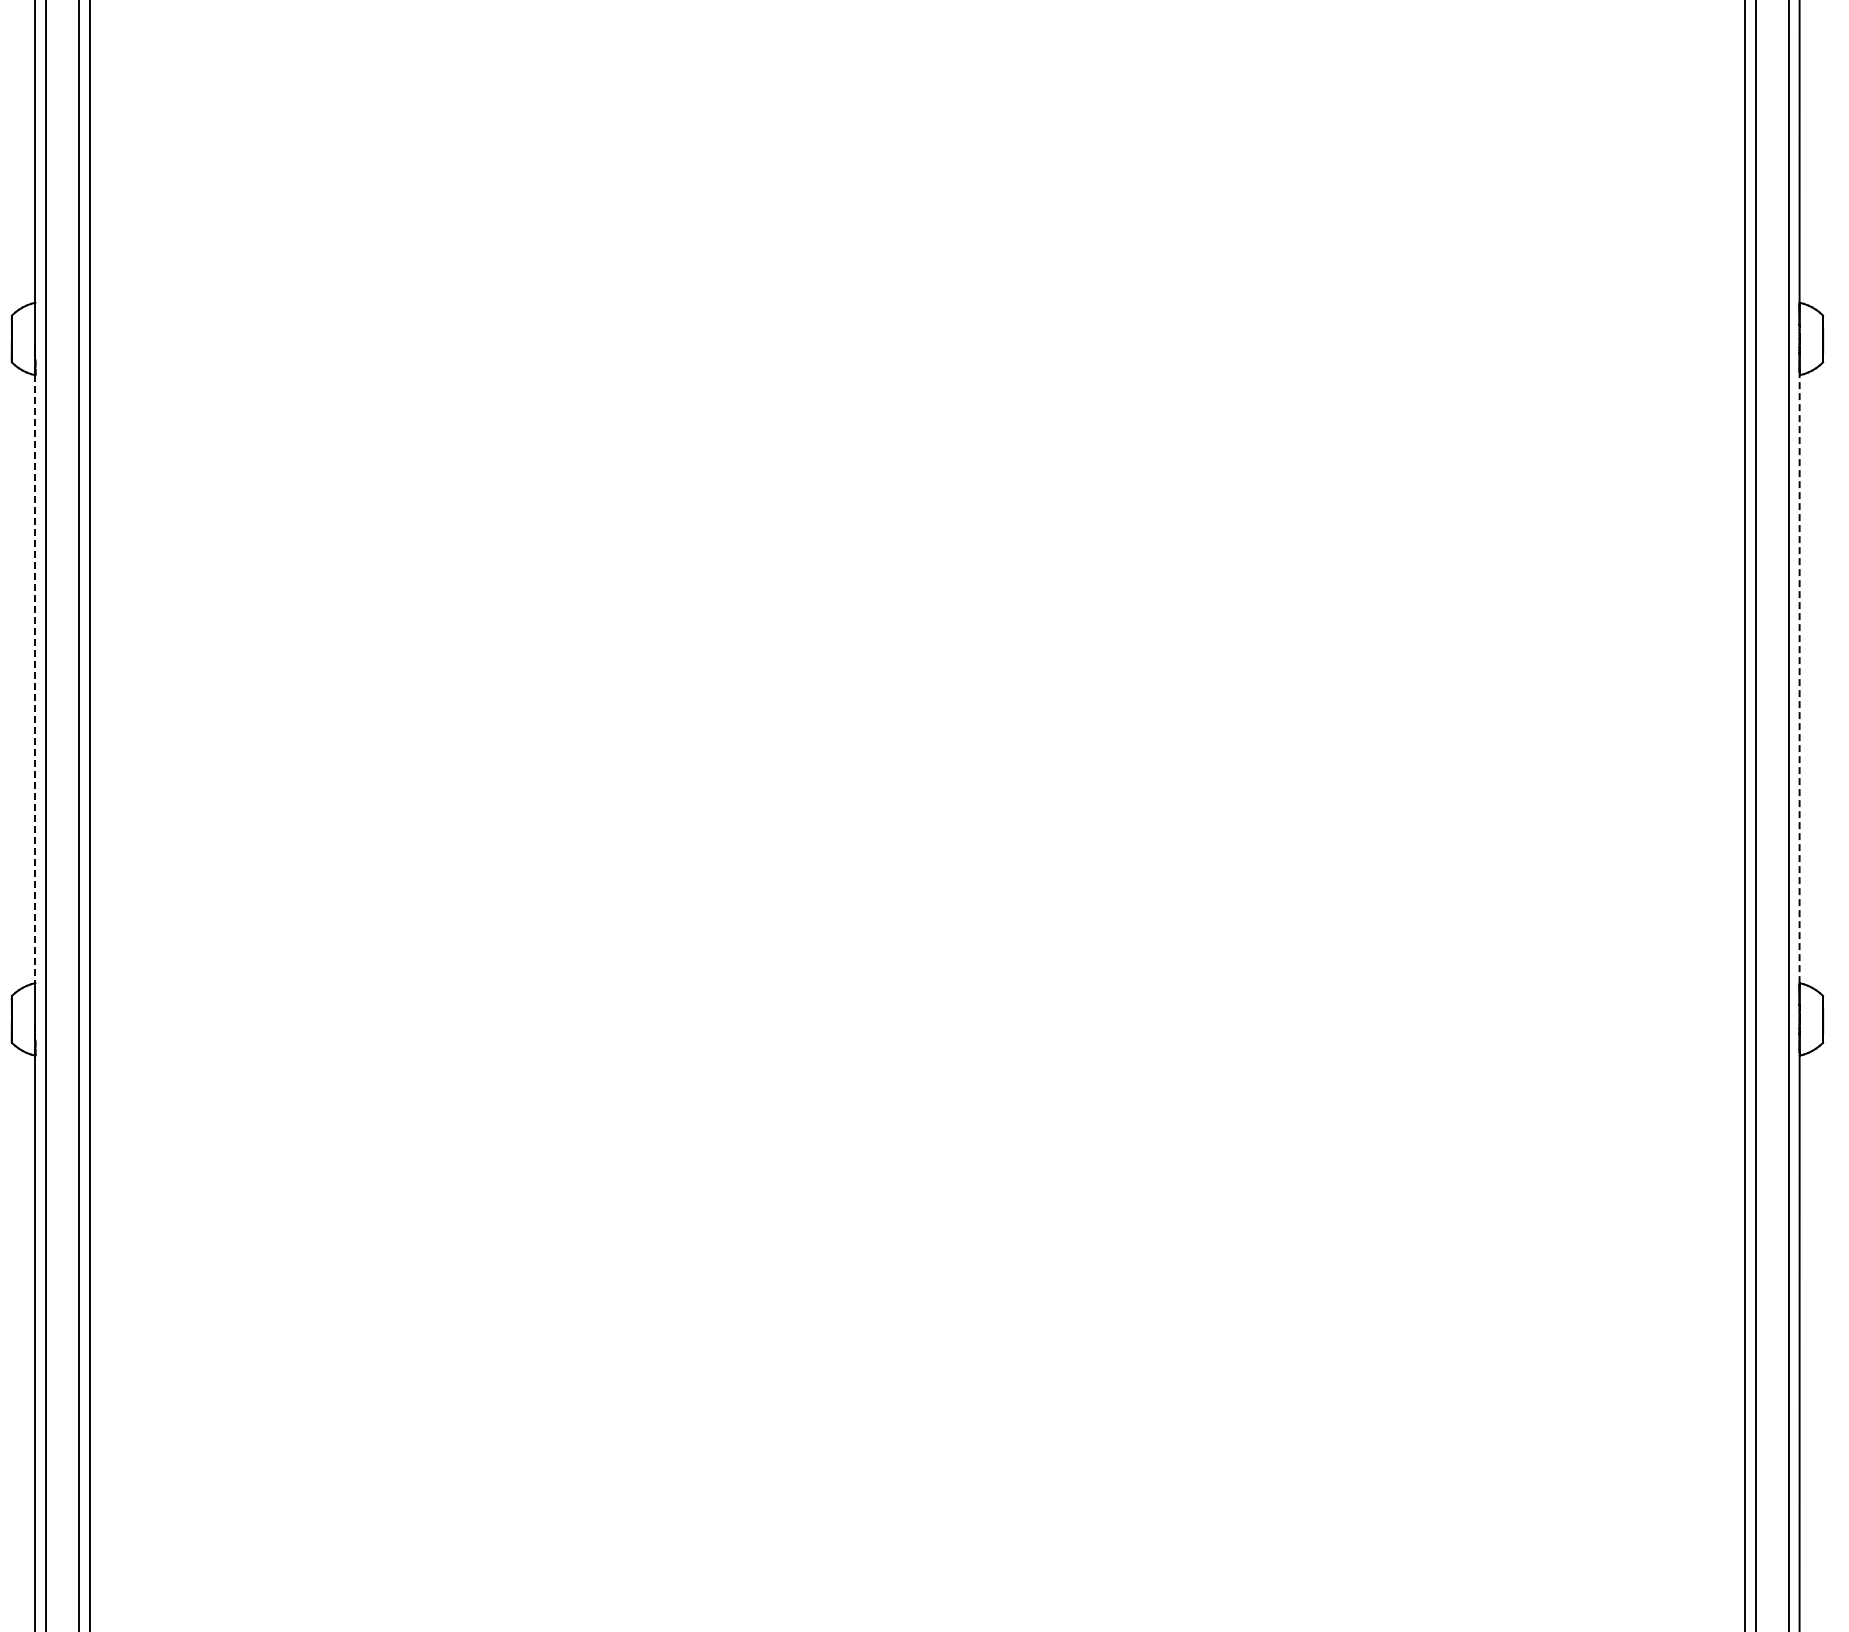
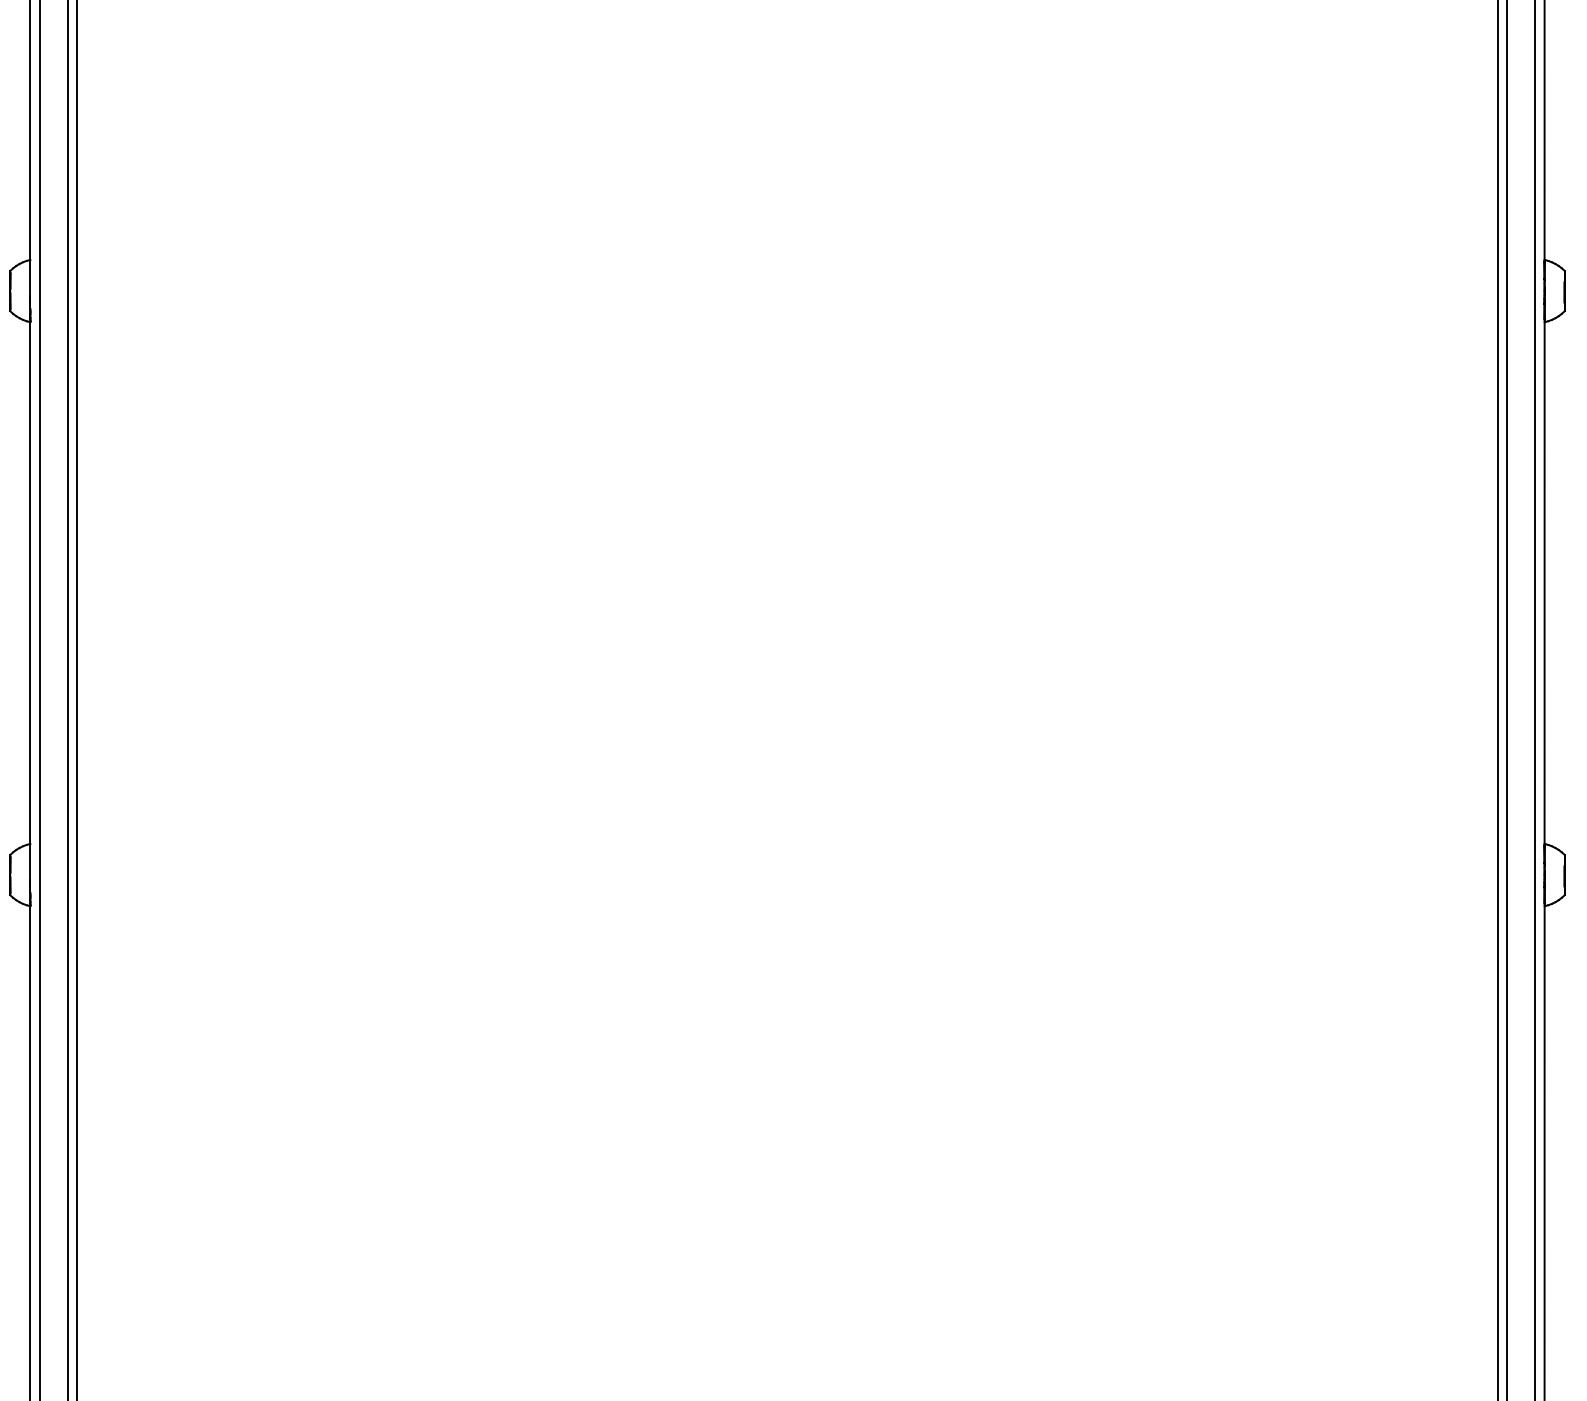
line: (35, 679) -> (30, 583), dashed -> solid
line: (1799, 679) -> (1544, 583), dashed -> solid

